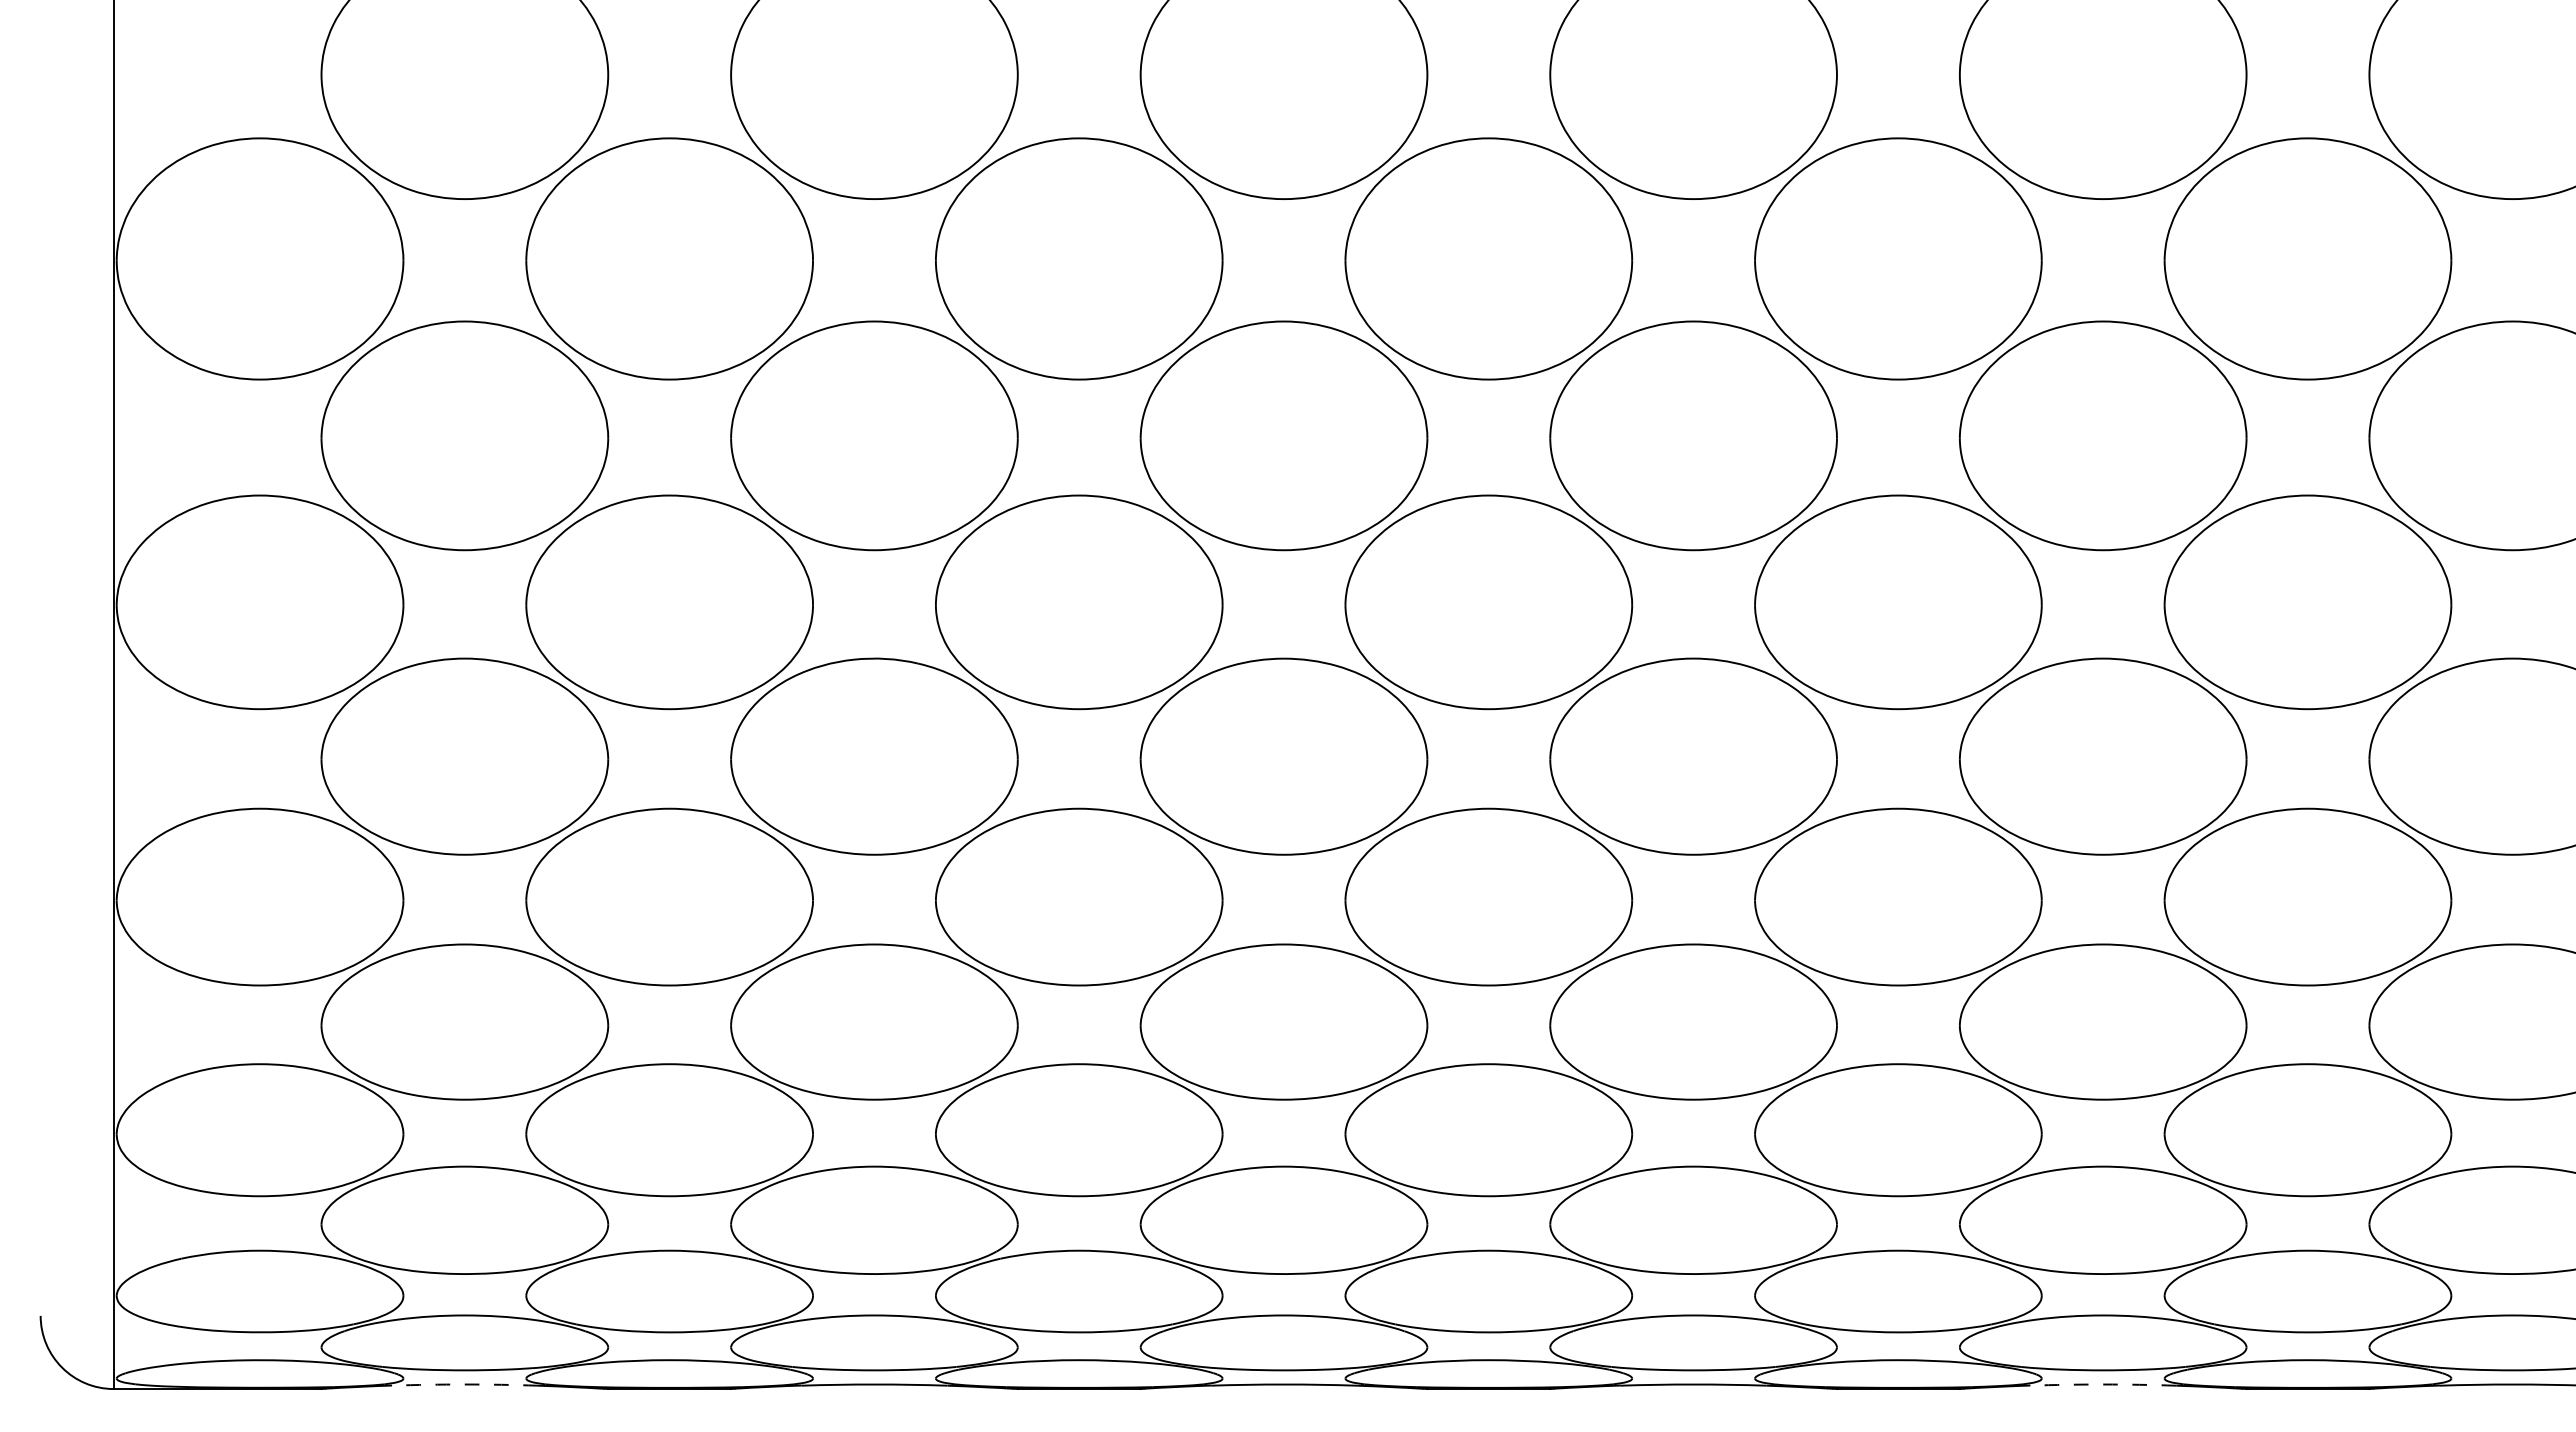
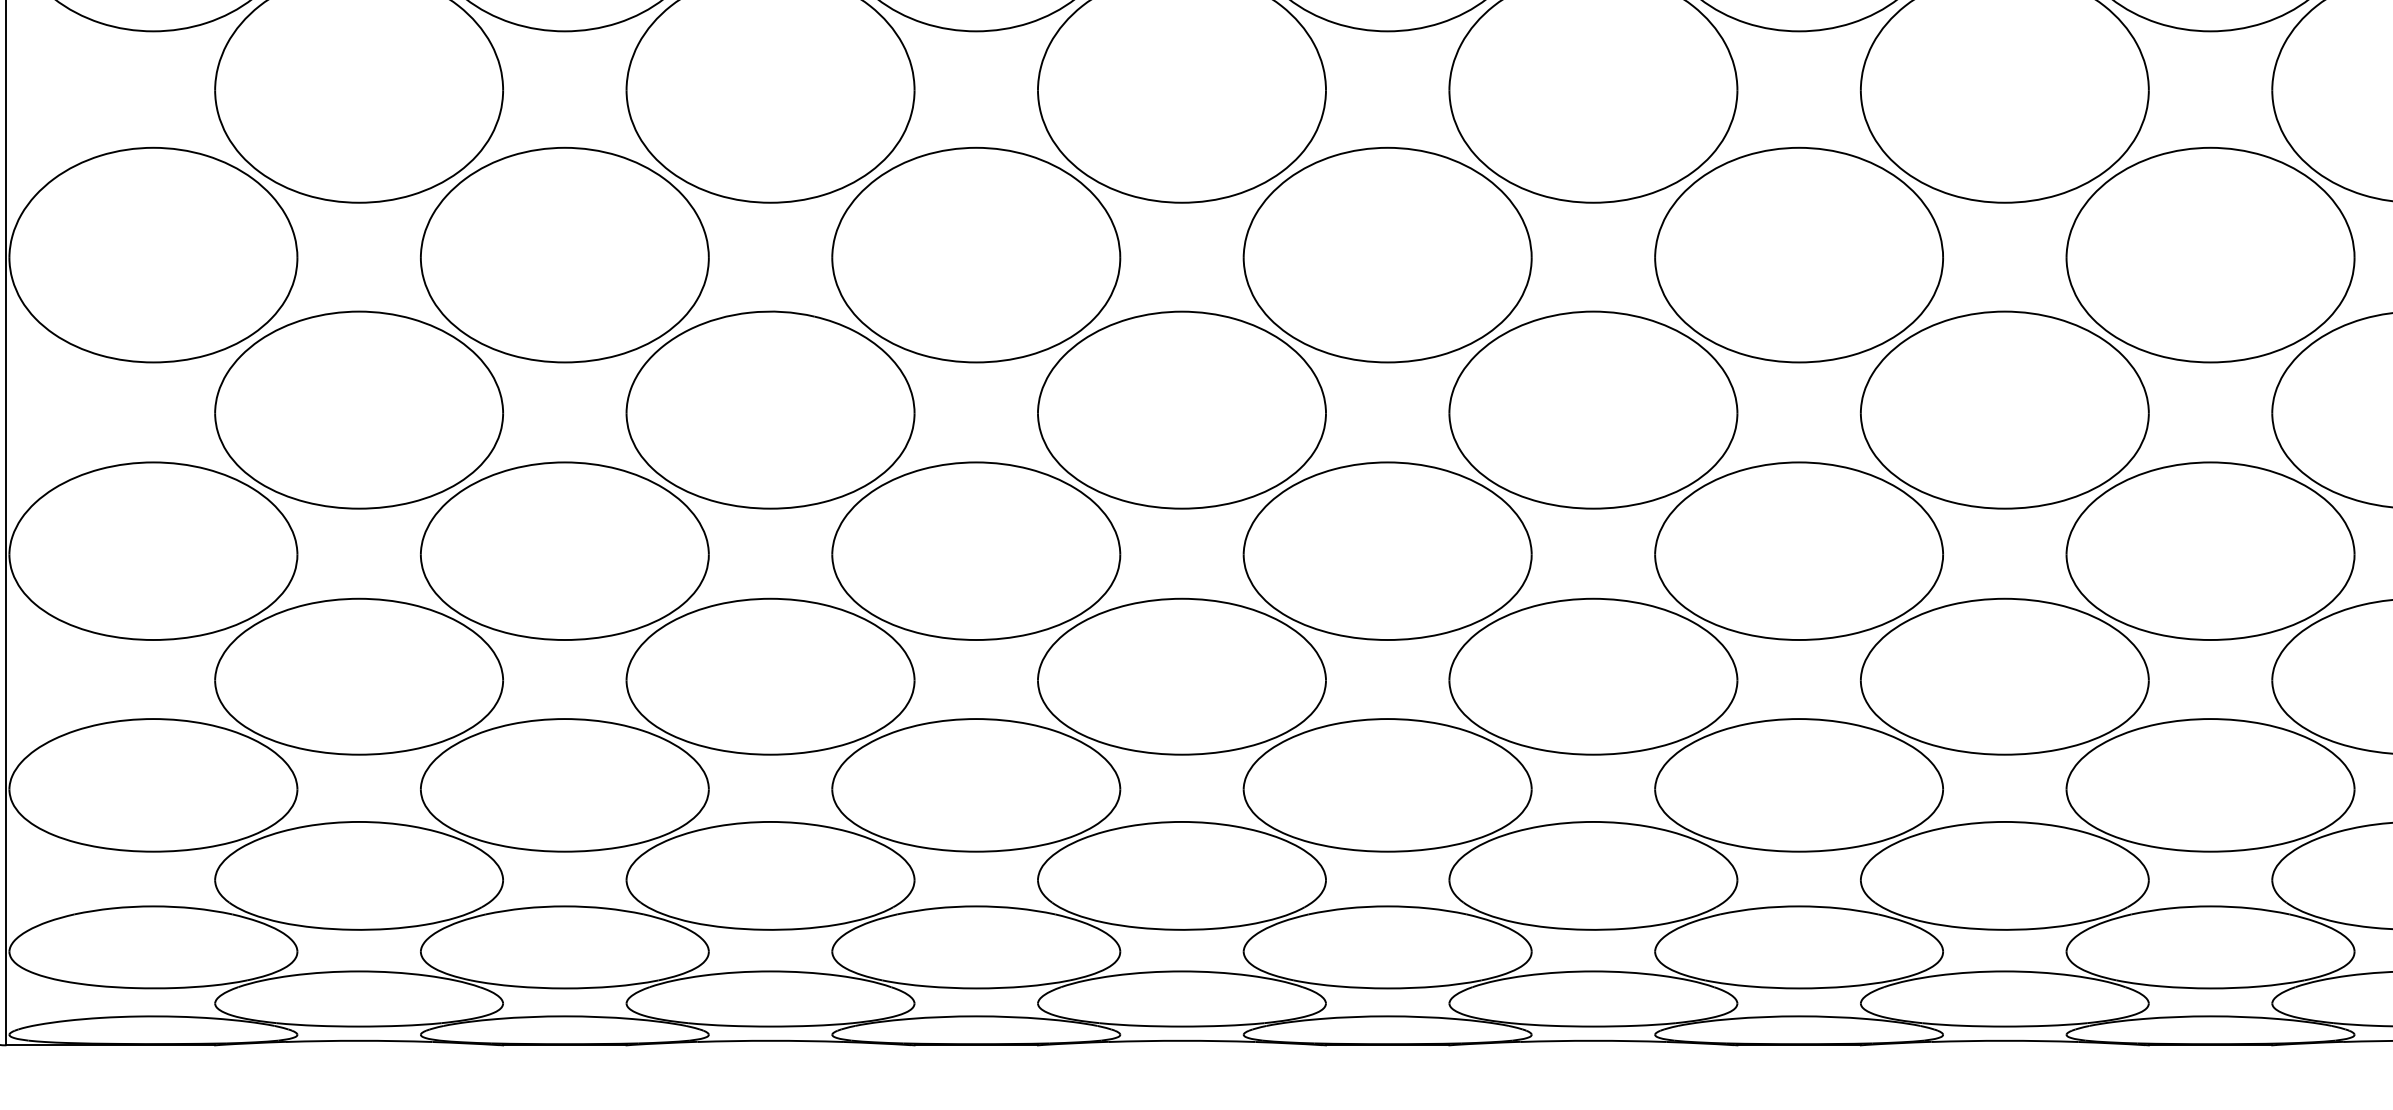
arc: (464, 1384) -> (358, 1040), dashed -> solid
arc: (2103, 1384) -> (2005, 1040), dashed -> solid

